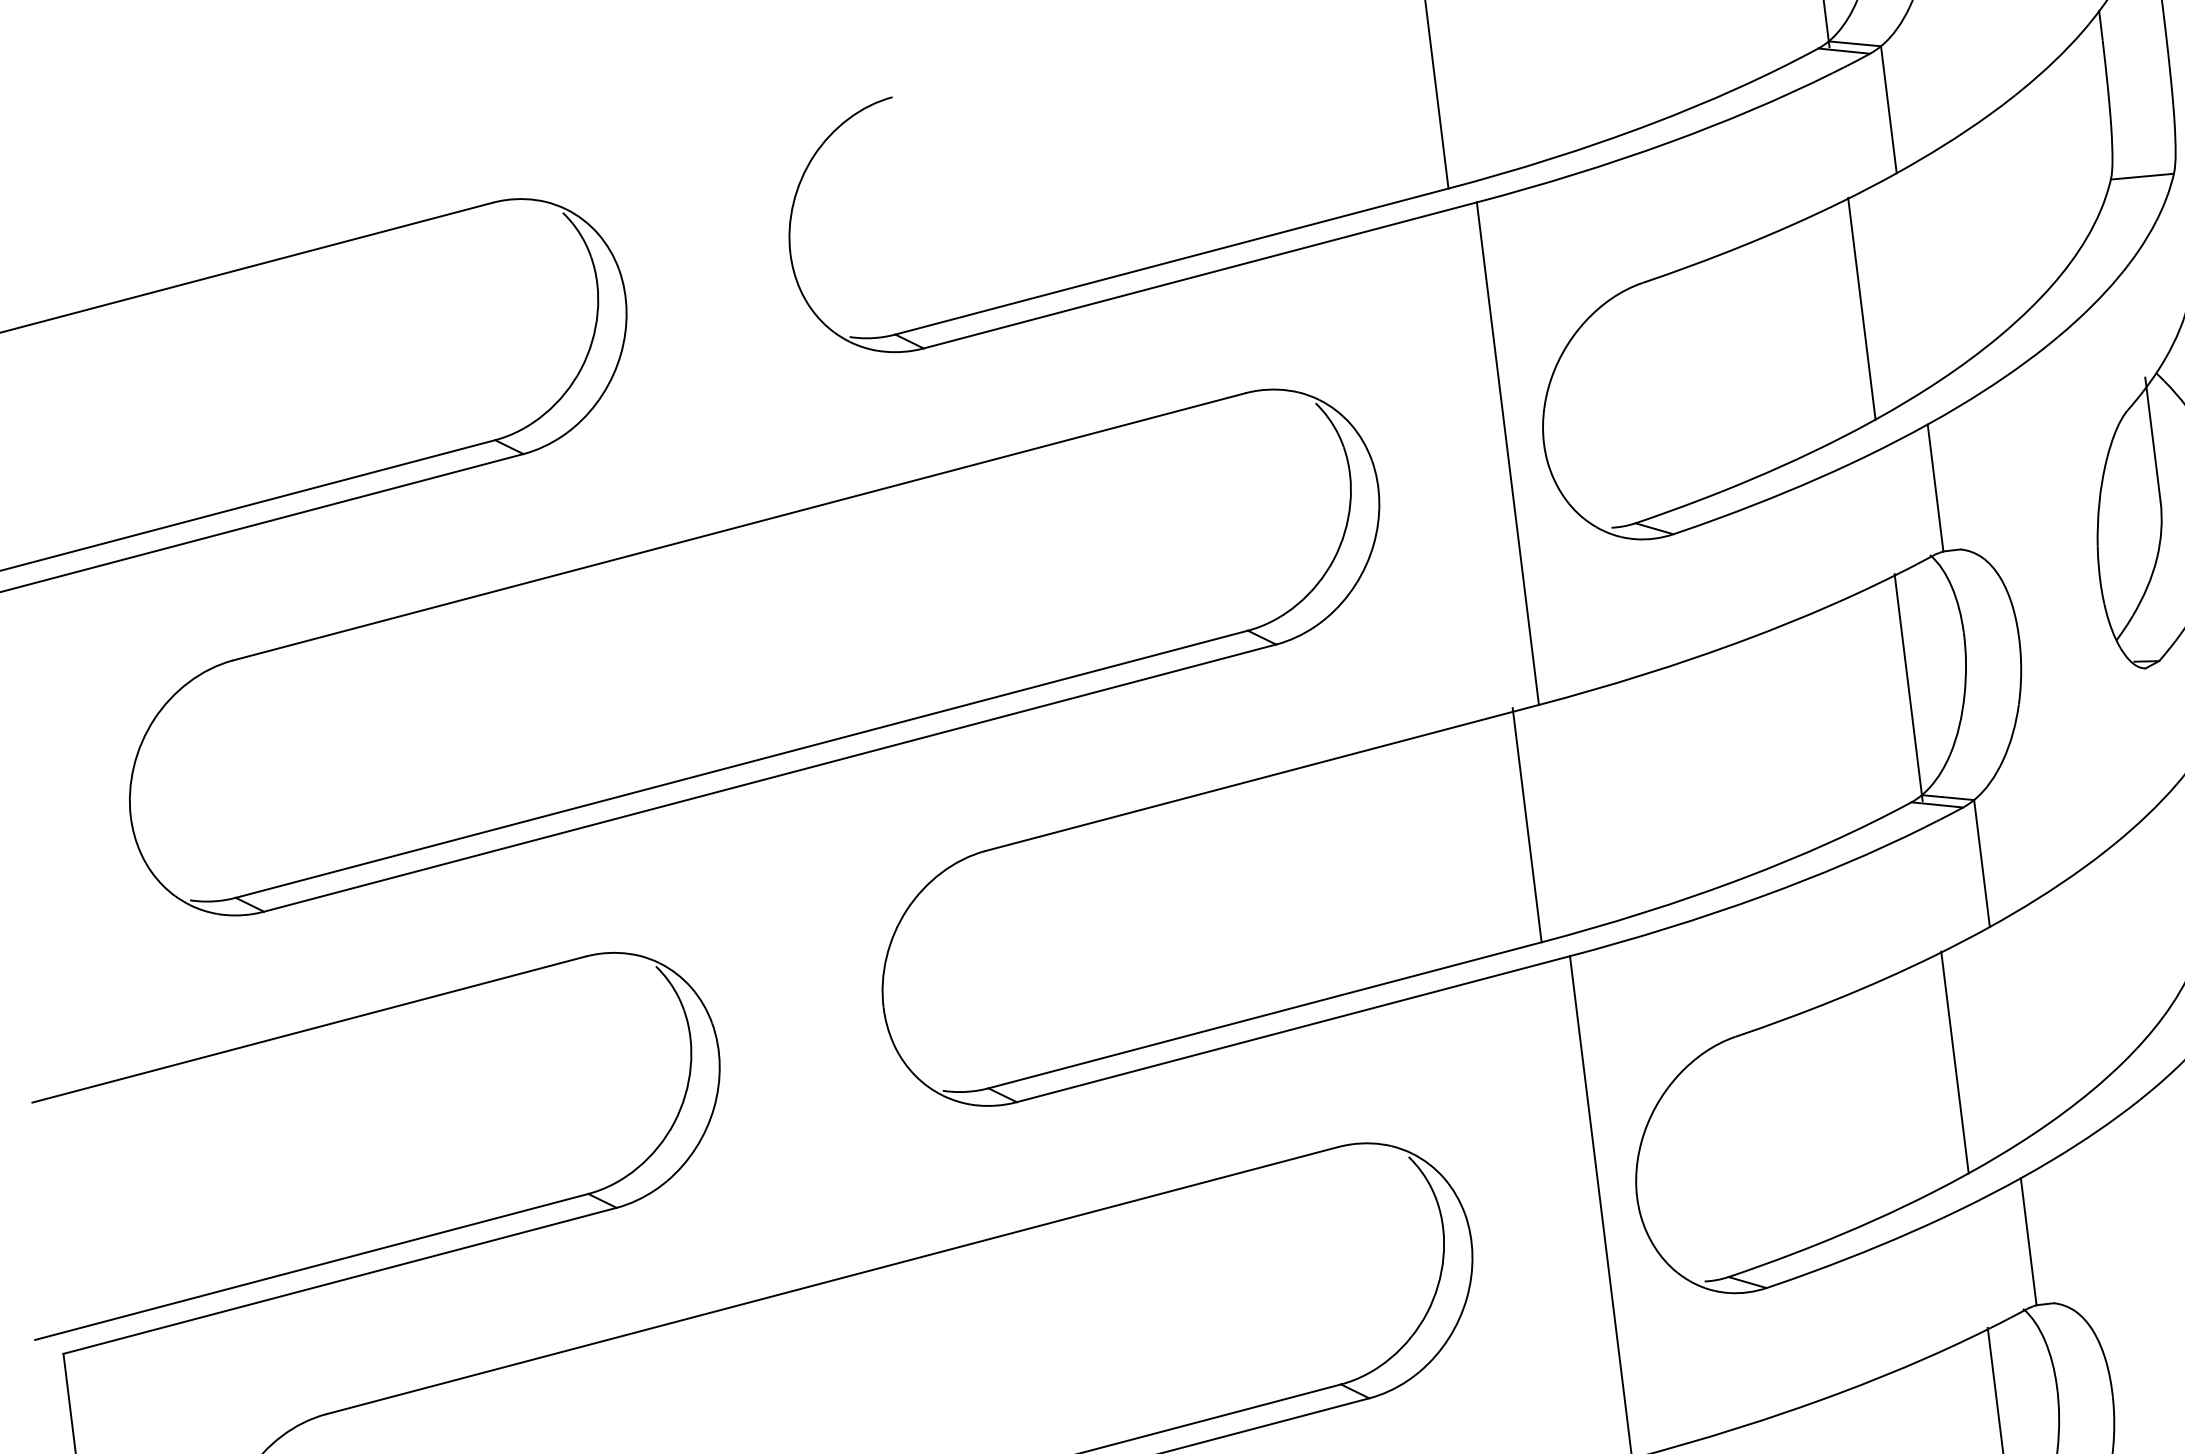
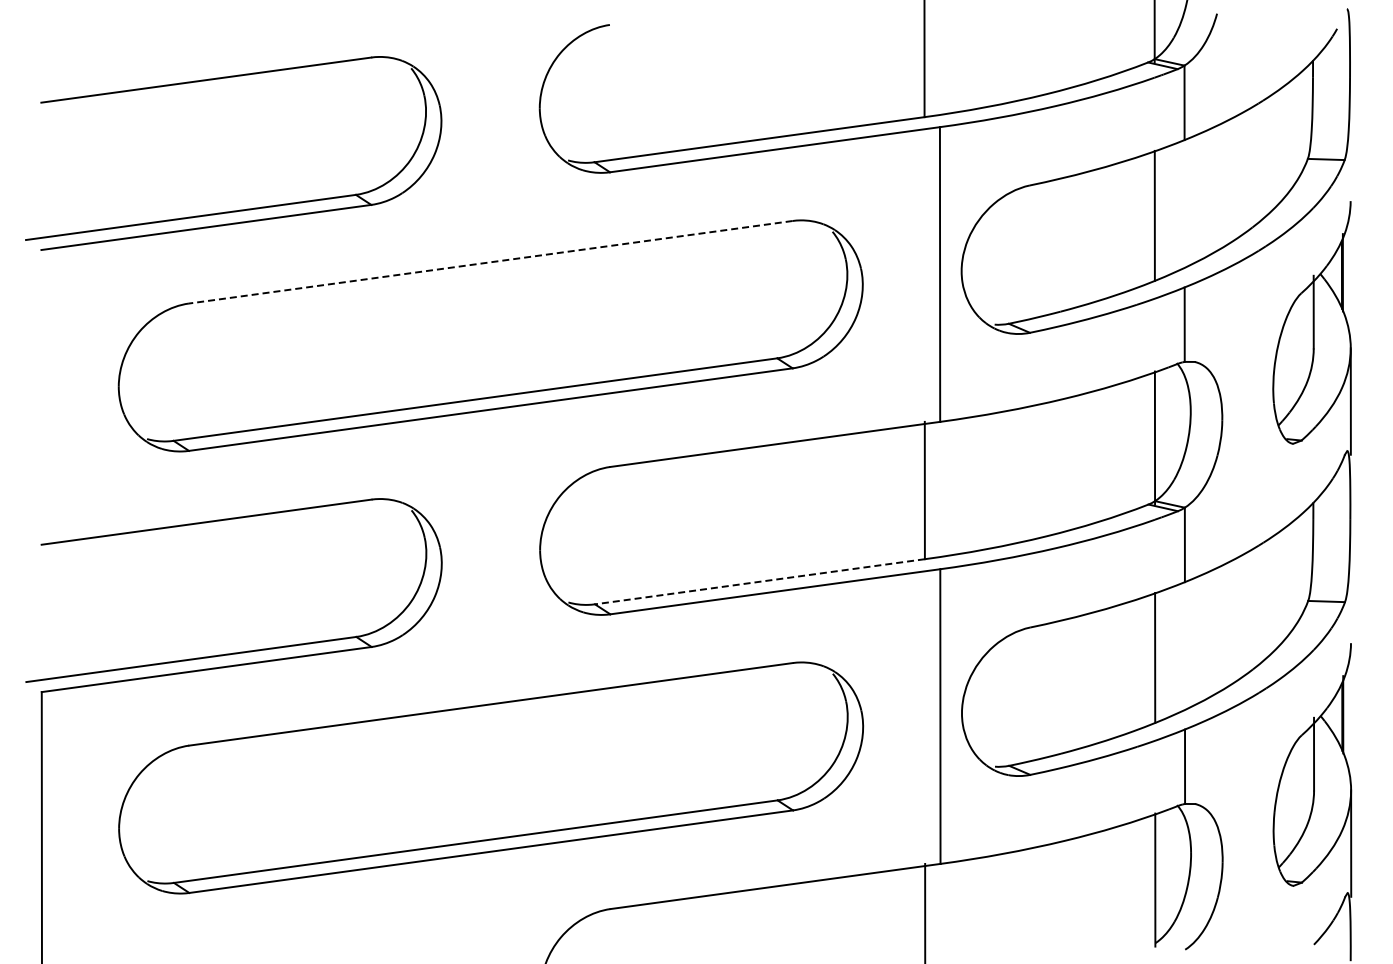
line: (738, 527) -> (490, 262), solid -> dashed
line: (1264, 1014) -> (759, 581), solid -> dashed

